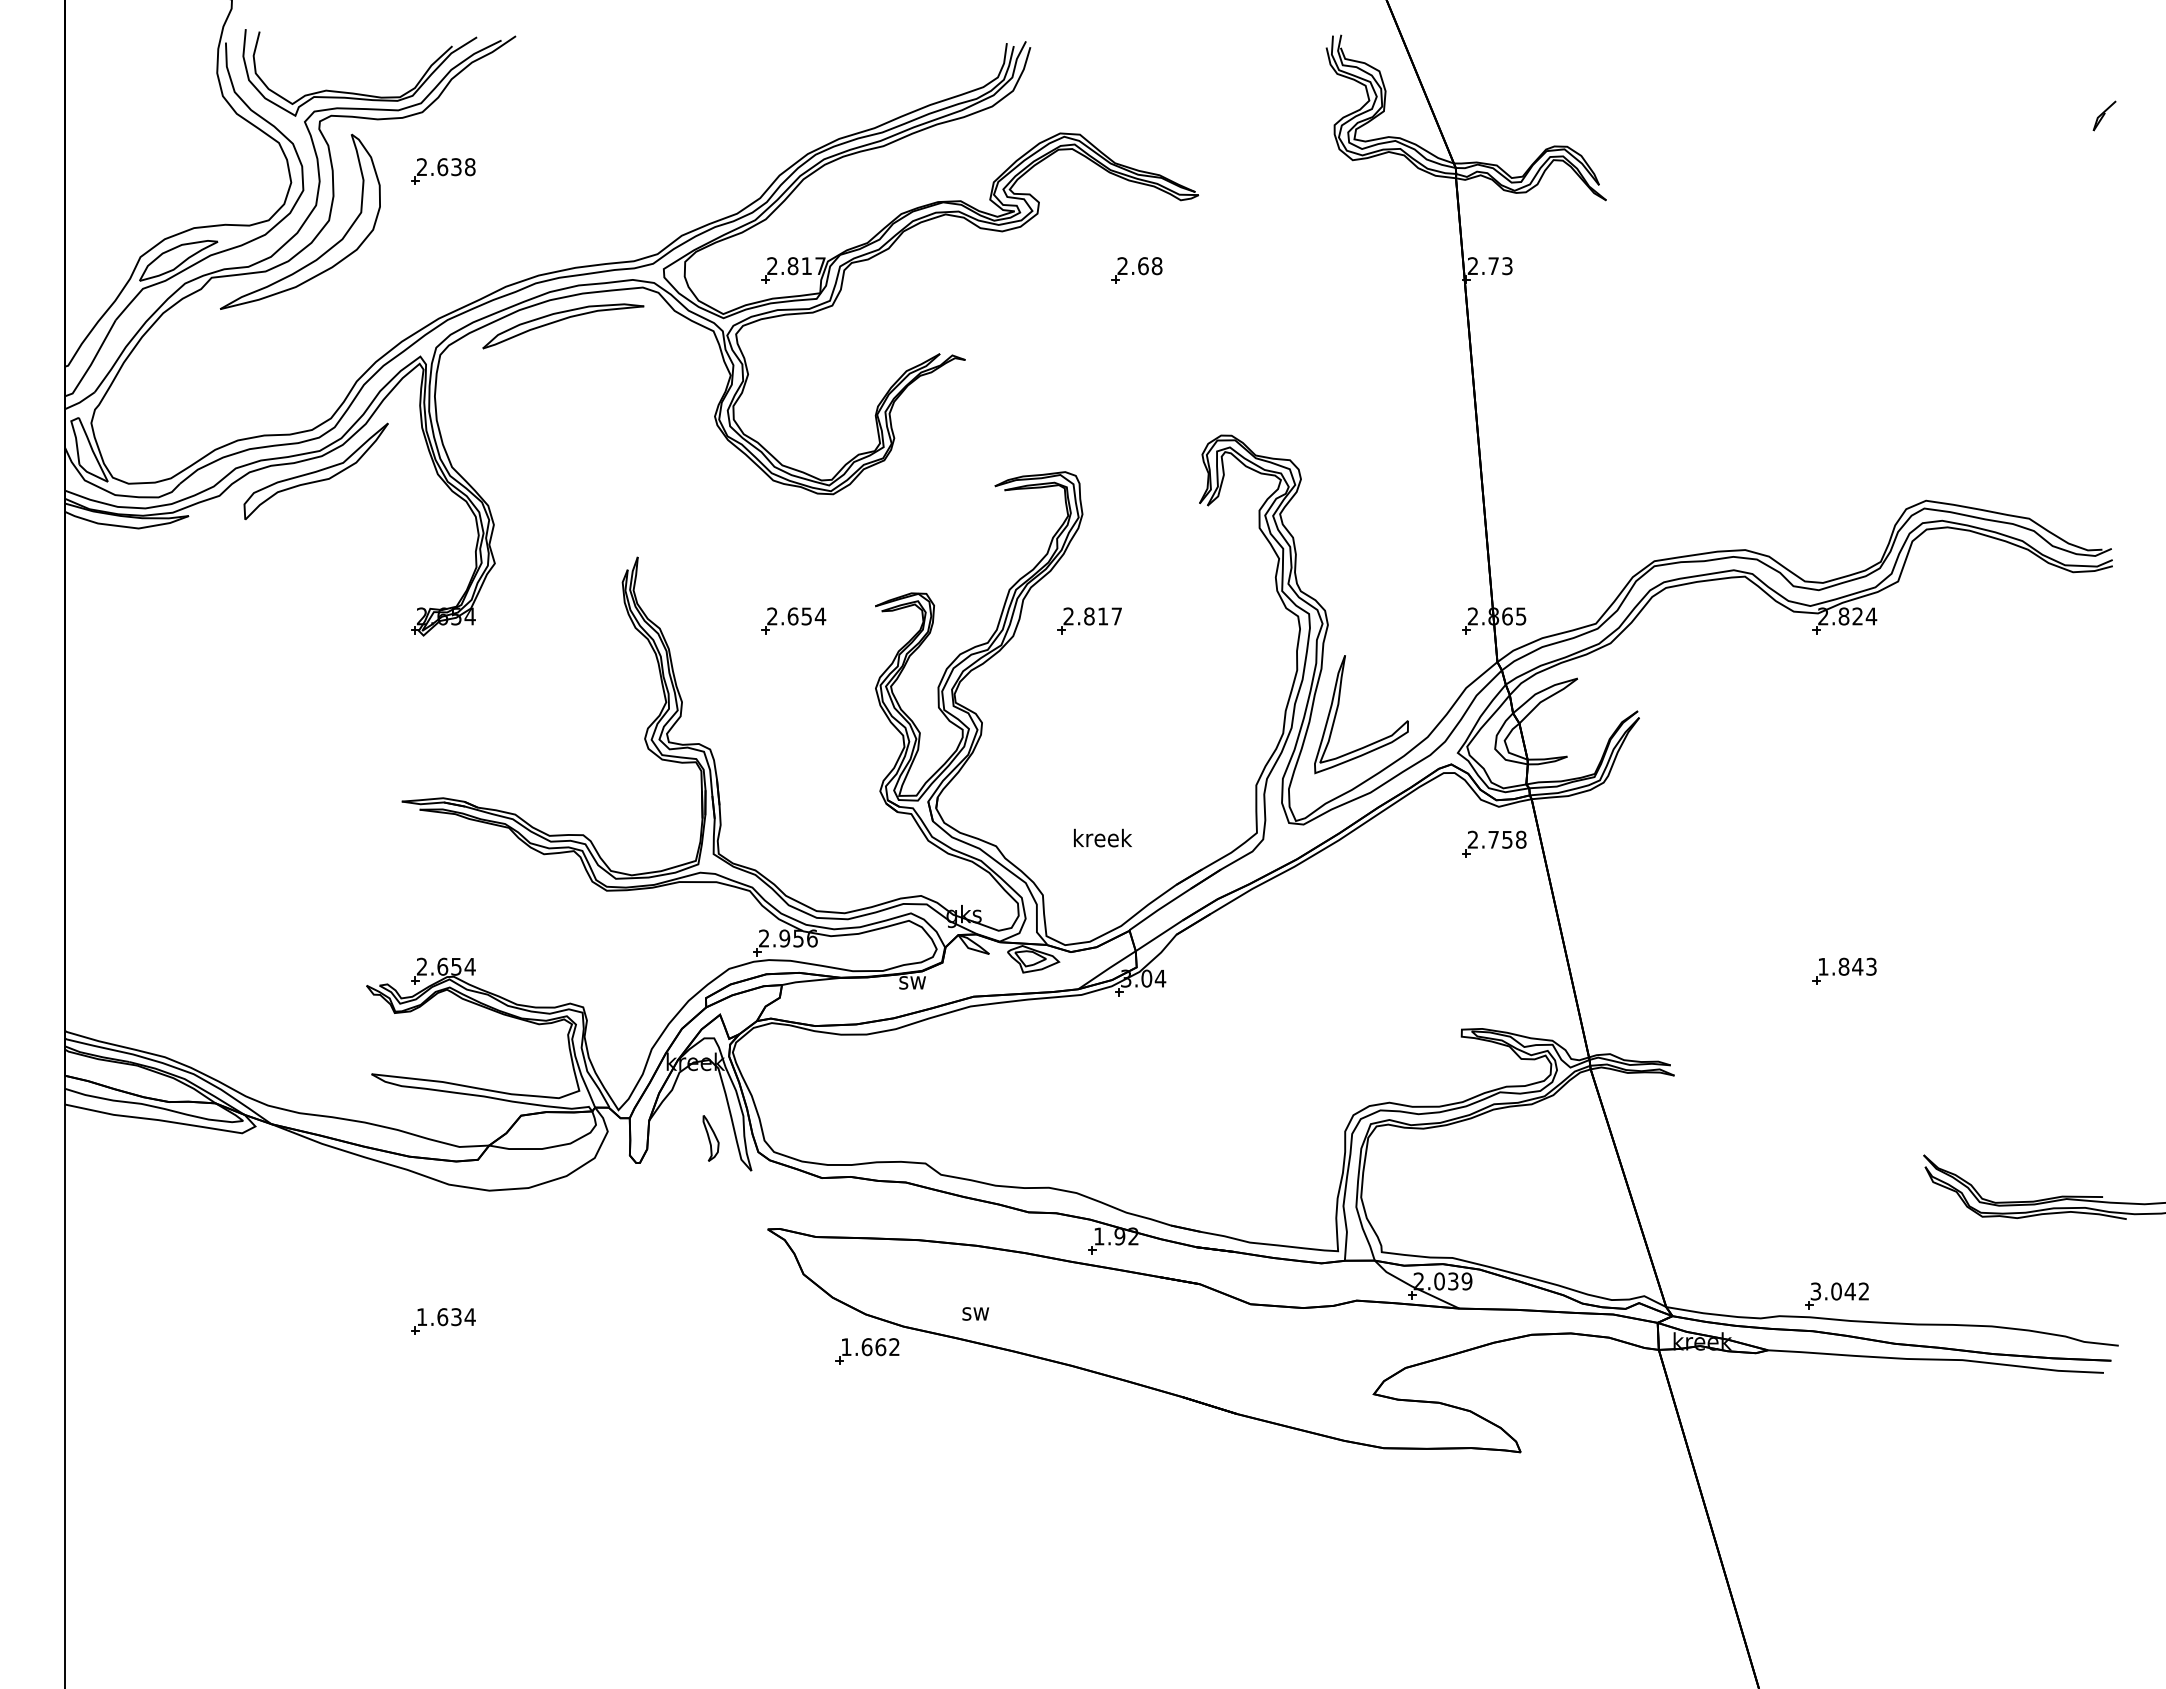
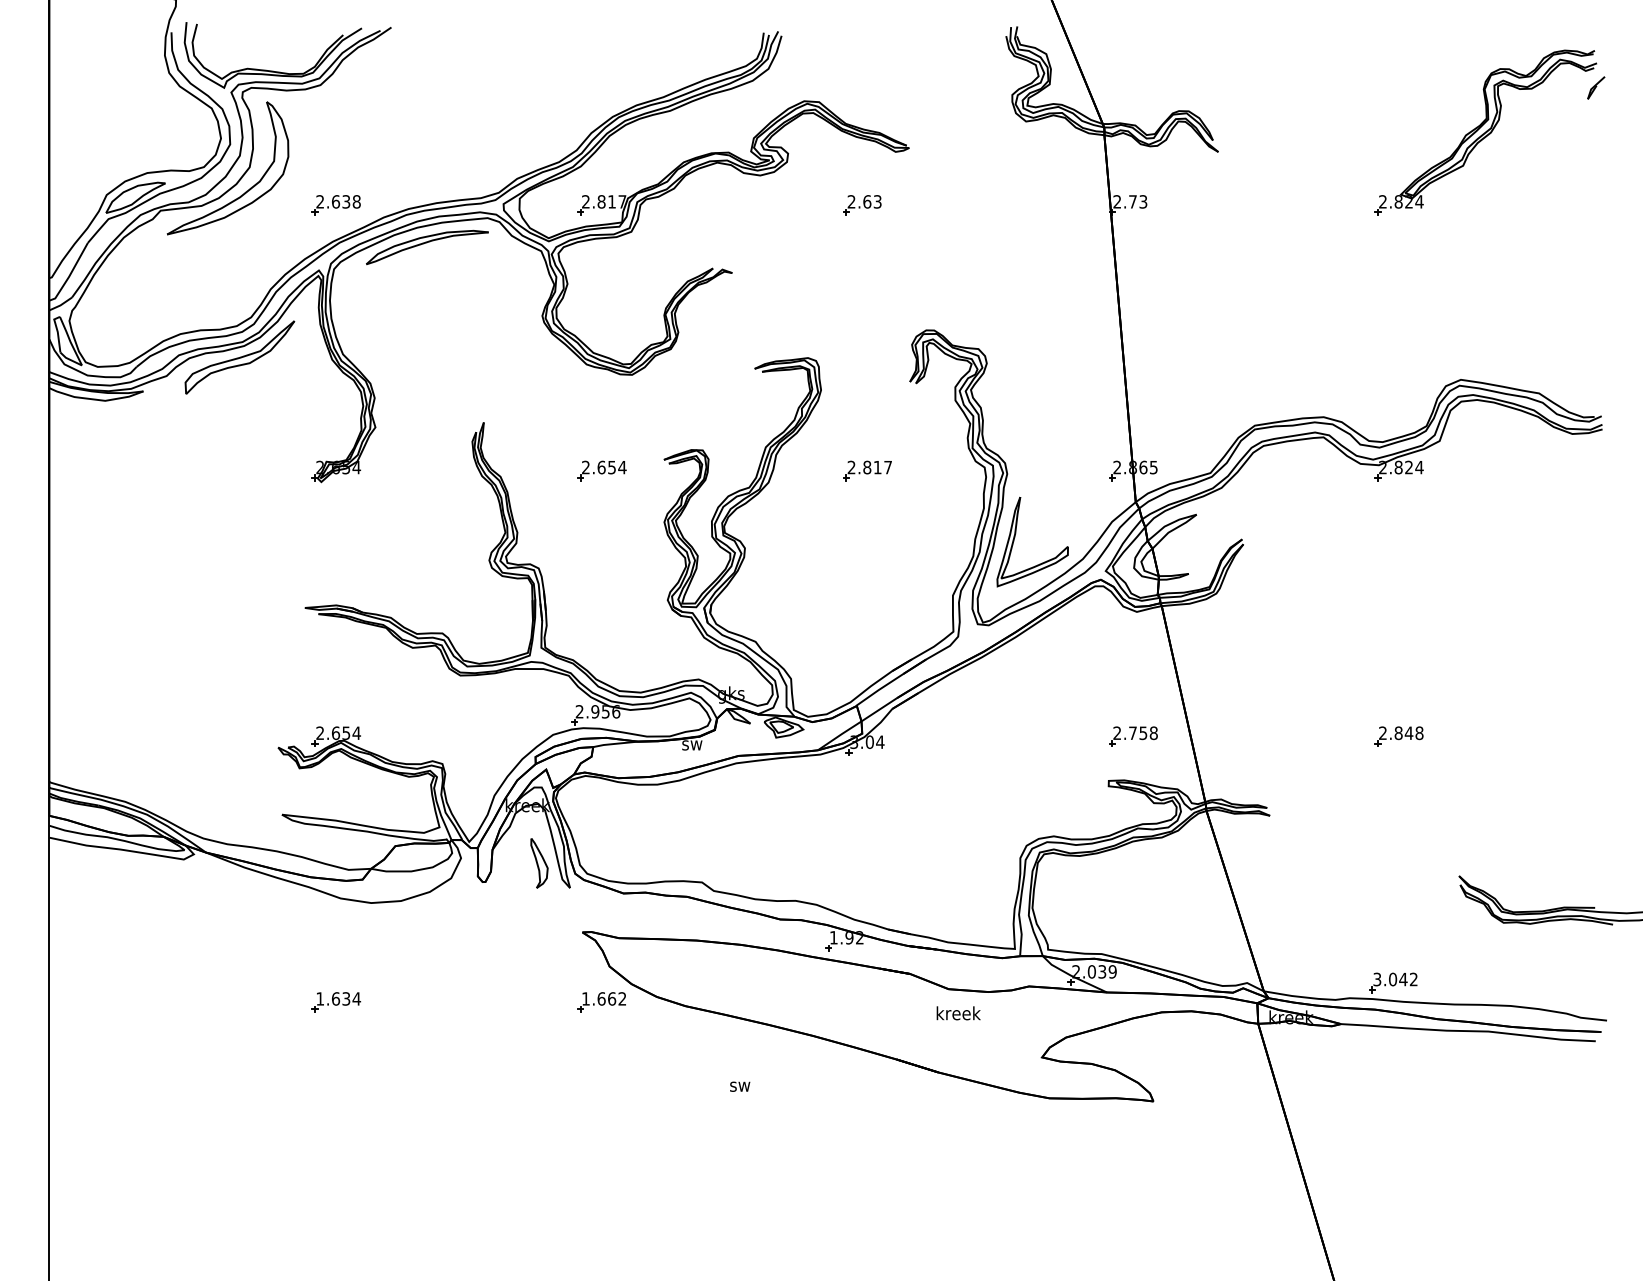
part: (443, 171) -> (336, 205), moved
part: (1958, 174) -> (1485, 132), added
text: (1156, 266) -> (877, 202), 2.68 -> 2.63
part: (1089, 620) -> (867, 470), moved
text: (1102, 837) -> (958, 1012), moved
part: (1494, 843) -> (1133, 736), moved
text: (1847, 966) -> (1401, 733), 1.843 -> 2.848
part: (710, 1138) -> (538, 863), size x1.43
text: (975, 1313) -> (739, 1086), moved
part: (867, 1351) -> (601, 1002), moved

